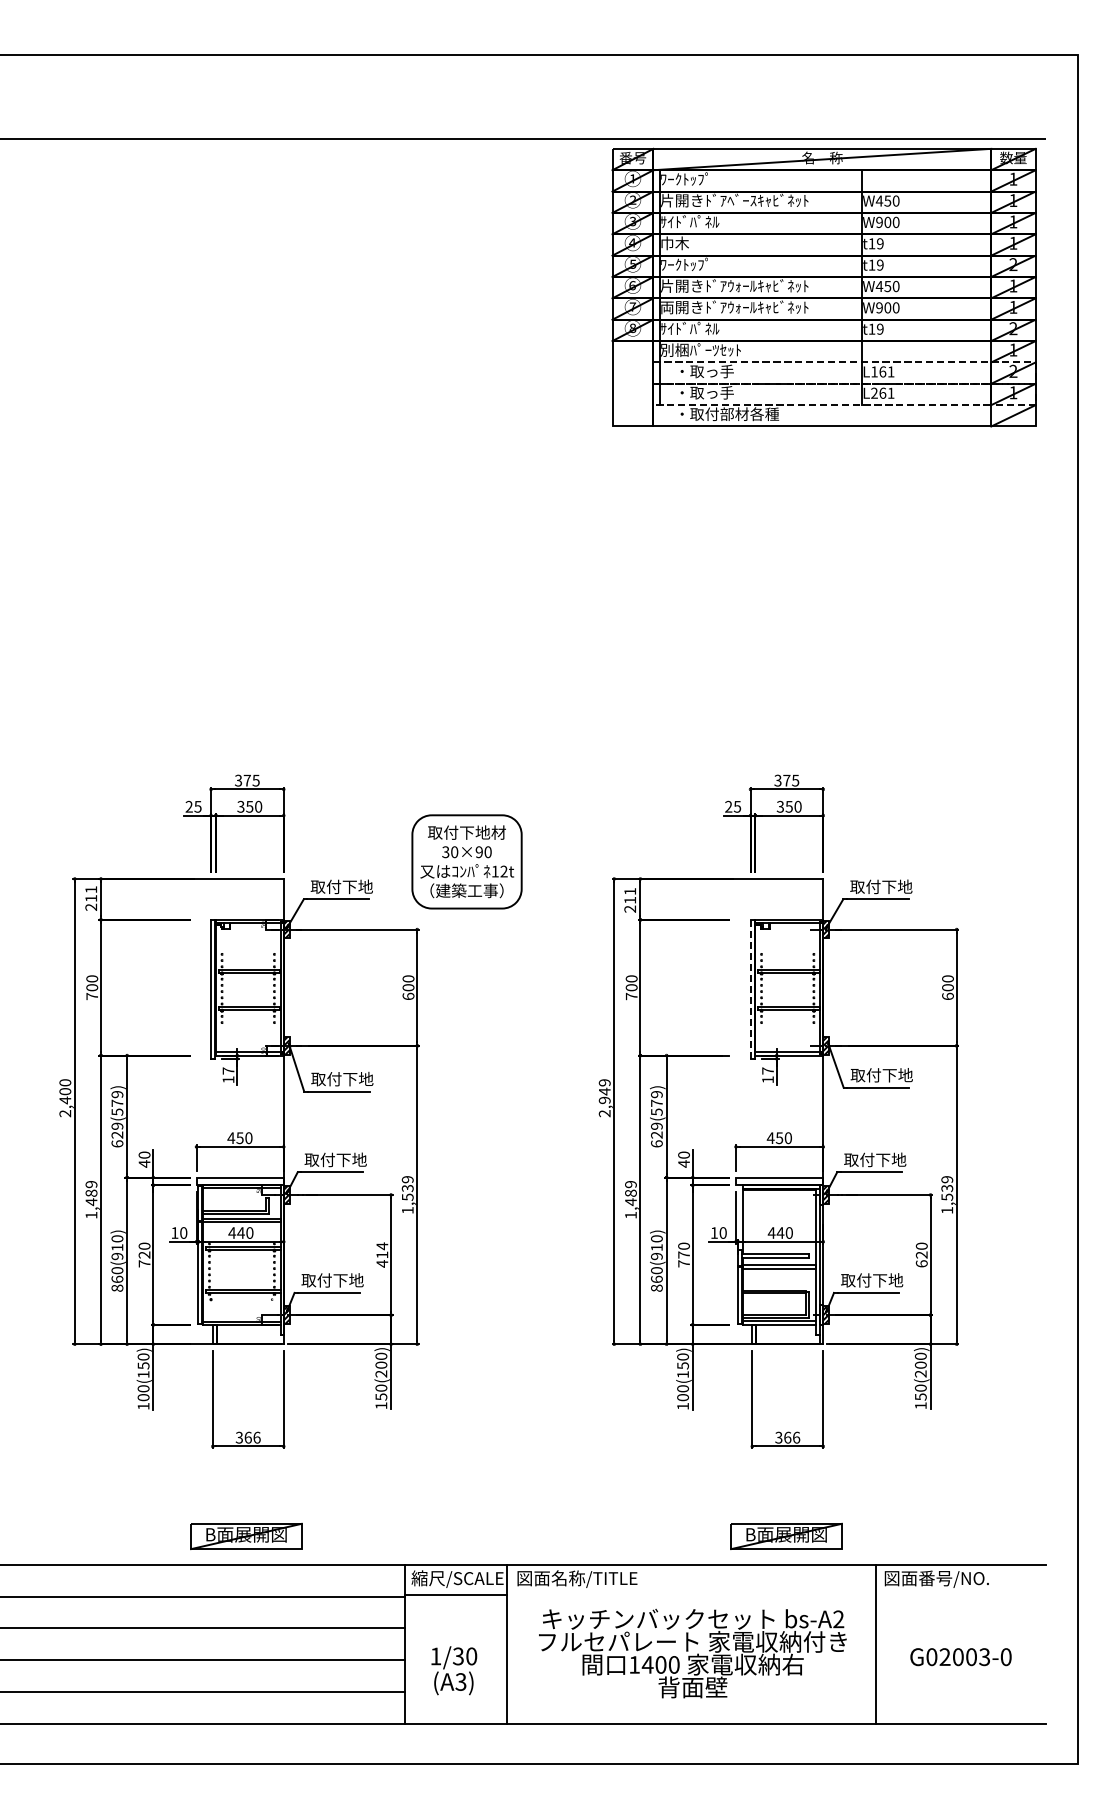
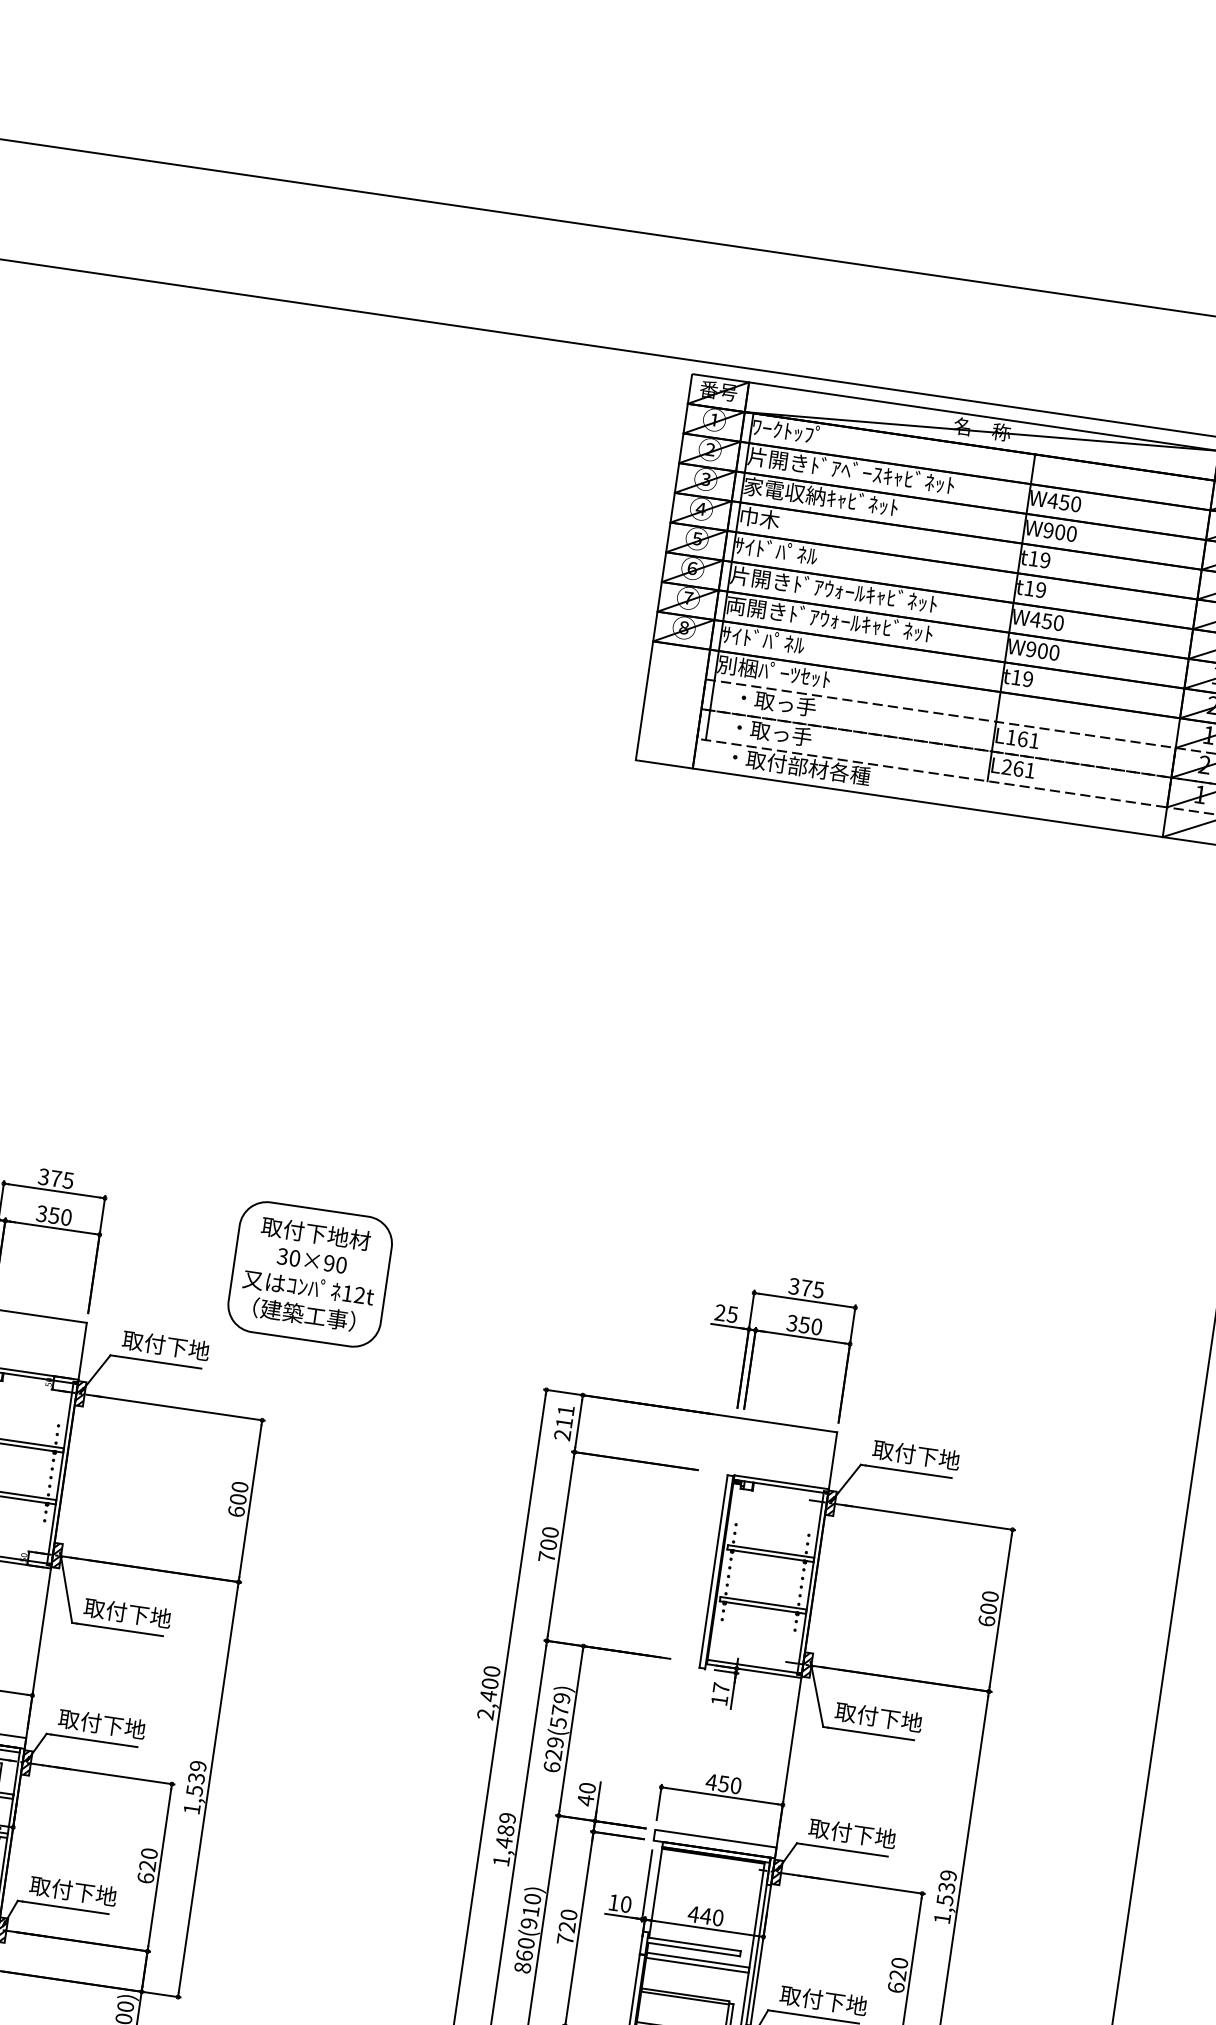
text: (715, 221) -> (820, 496), ｻｲﾄﾞﾊﾟﾈﾙ -> 家電収納ｷｬﾋﾞﾈｯﾄ
text: (690, 263) -> (777, 549), ﾜｰｸﾄｯﾌﾟ -> ｻｲﾄﾞﾊﾟﾈﾙ
part: (466, 861) -> (309, 1273), moved
line: (750, 989) -> (713, 1571), dashed -> solid
text: (604, 1091) -> (489, 1683), 2,949 -> 2,400
text: (382, 1254) -> (147, 1865), 414 -> 620
text: (683, 1254) -> (566, 1926), 770 -> 720

